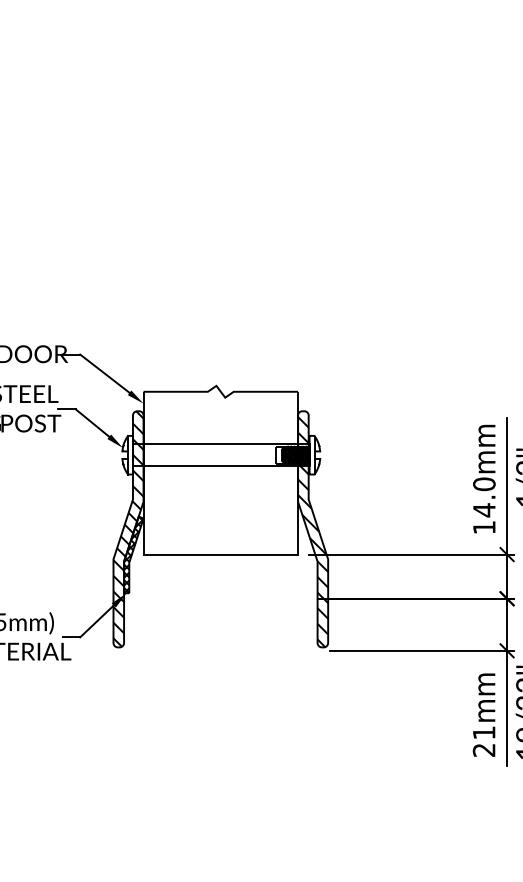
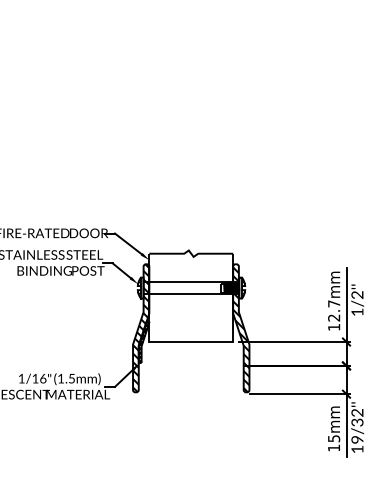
text: (484, 496) -> (334, 310), 14.0mm -> 12.7mm
text: (483, 741) -> (333, 443), 21mm -> 15mm

